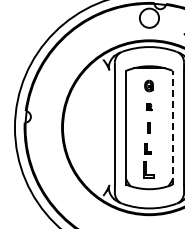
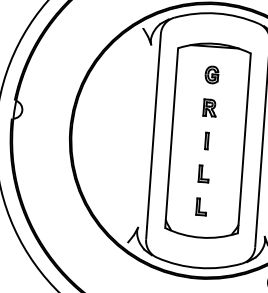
part: (149, 106) -> (210, 107), size x1.67
line: (172, 127) -> (244, 142), dashed -> solid
part: (147, 169) -> (200, 206), size x0.62

